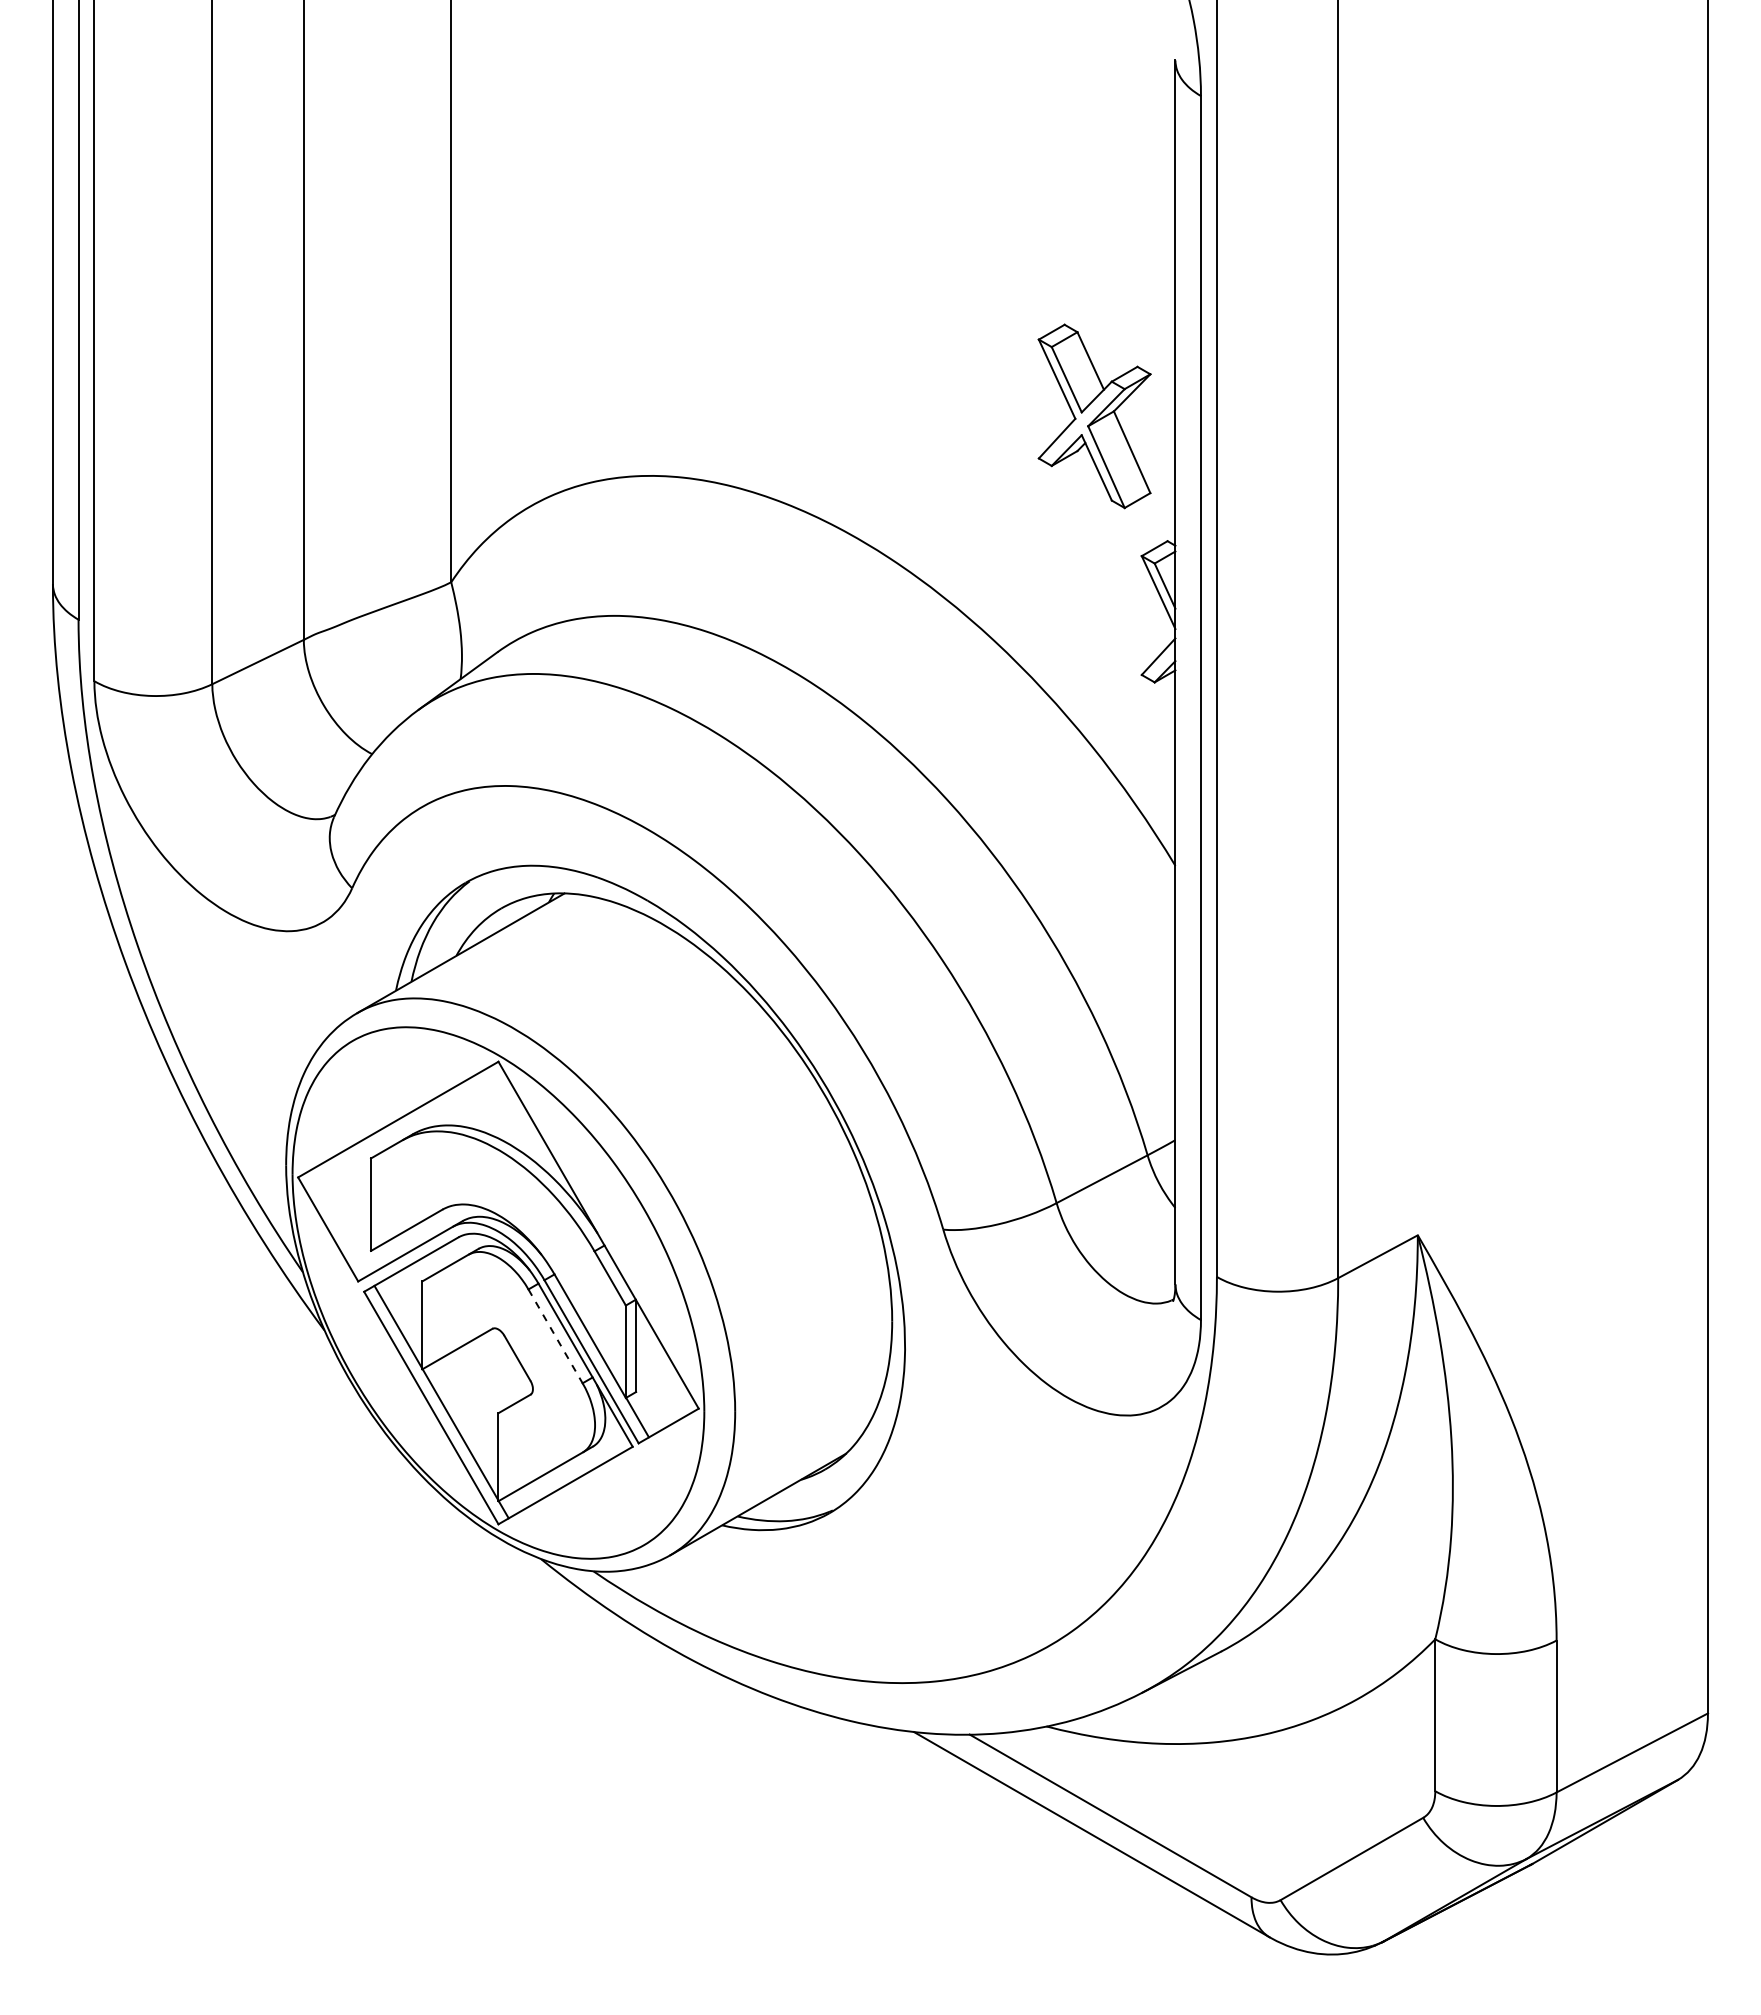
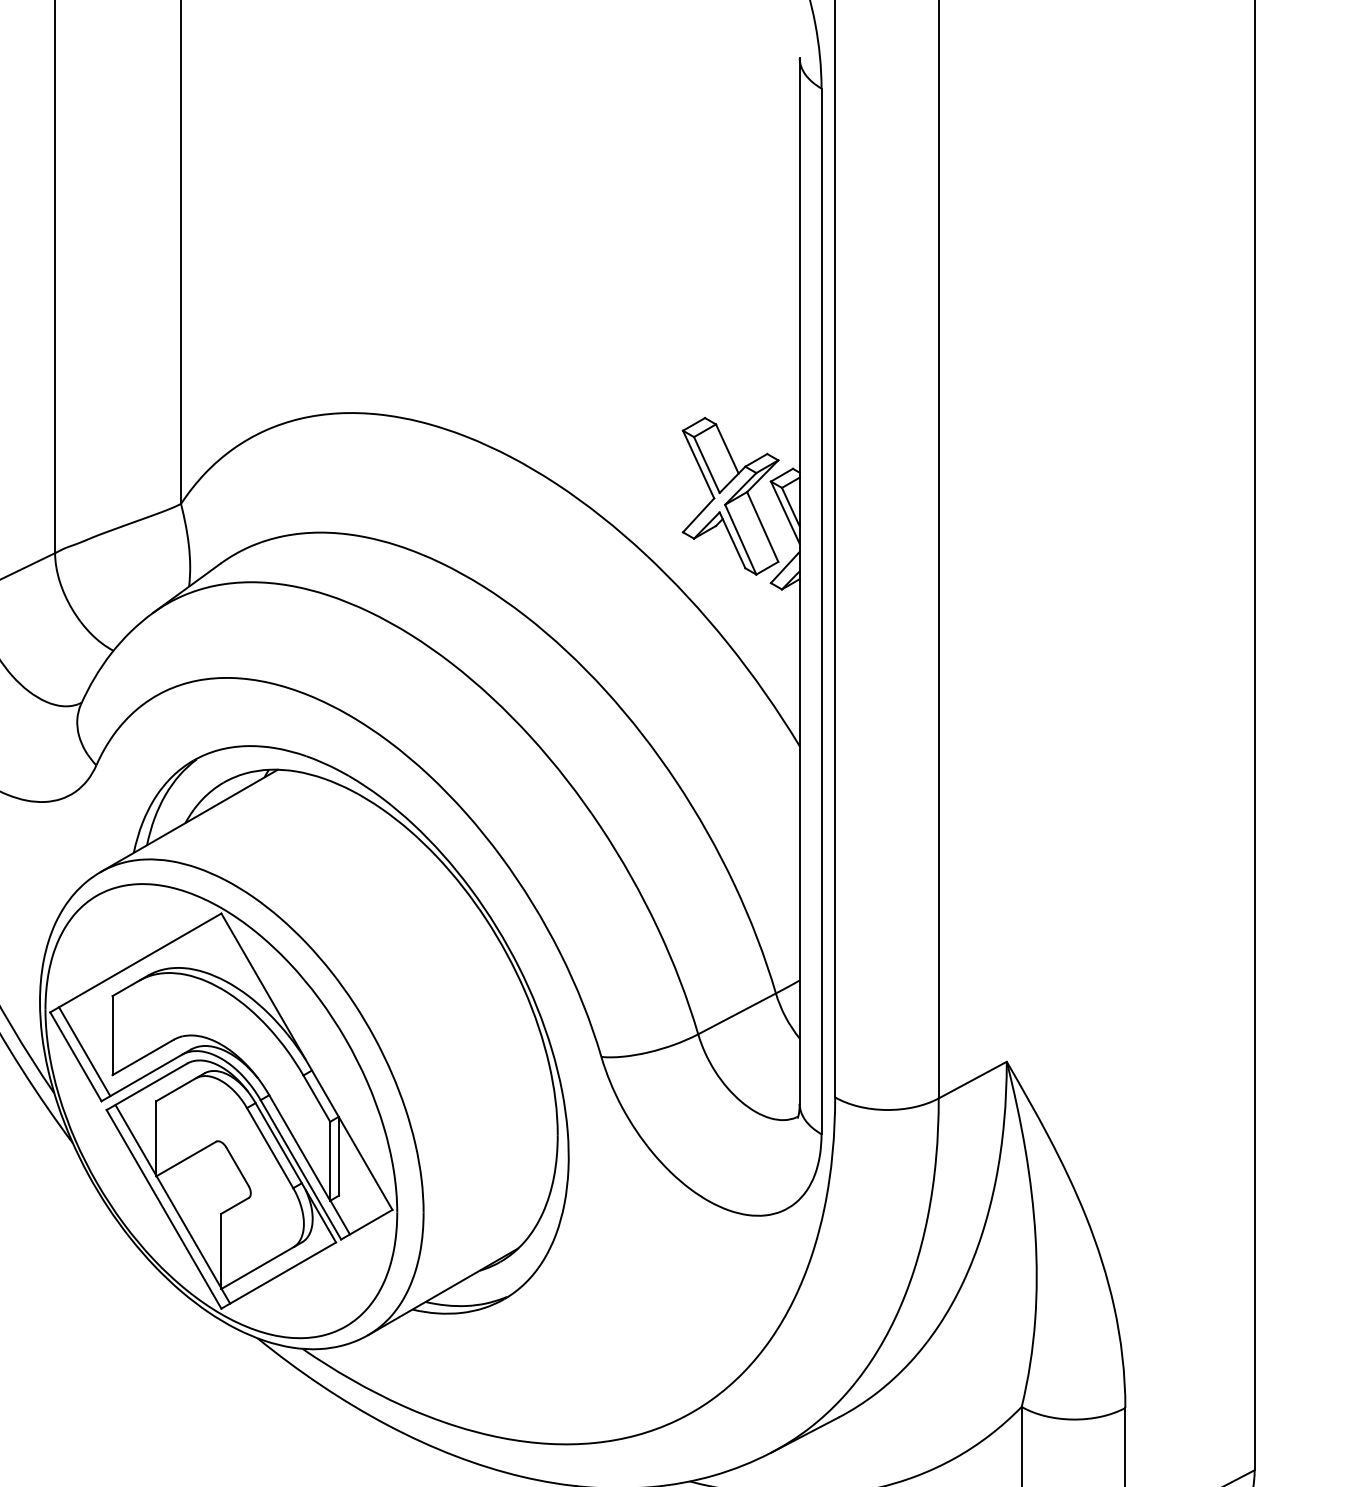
part: (1094, 416) -> (730, 496), moved
line: (338, 1223) -> (84, 1051), added
line: (555, 1336) -> (270, 1148), dashed -> solid

